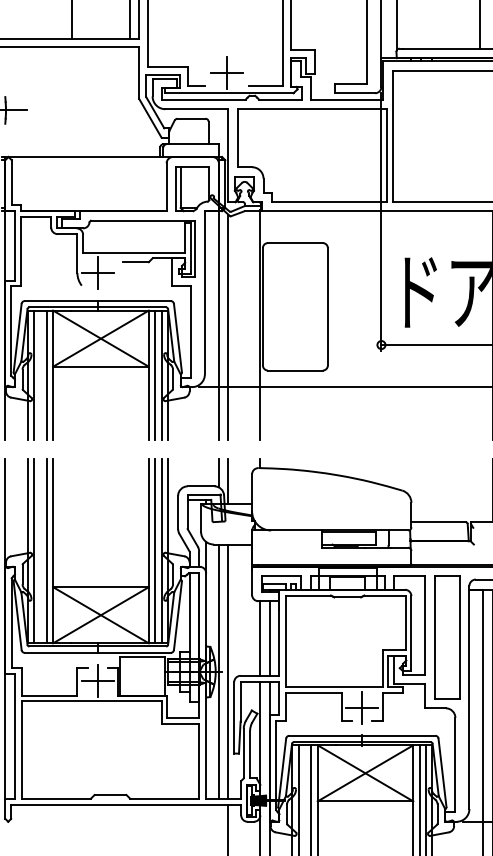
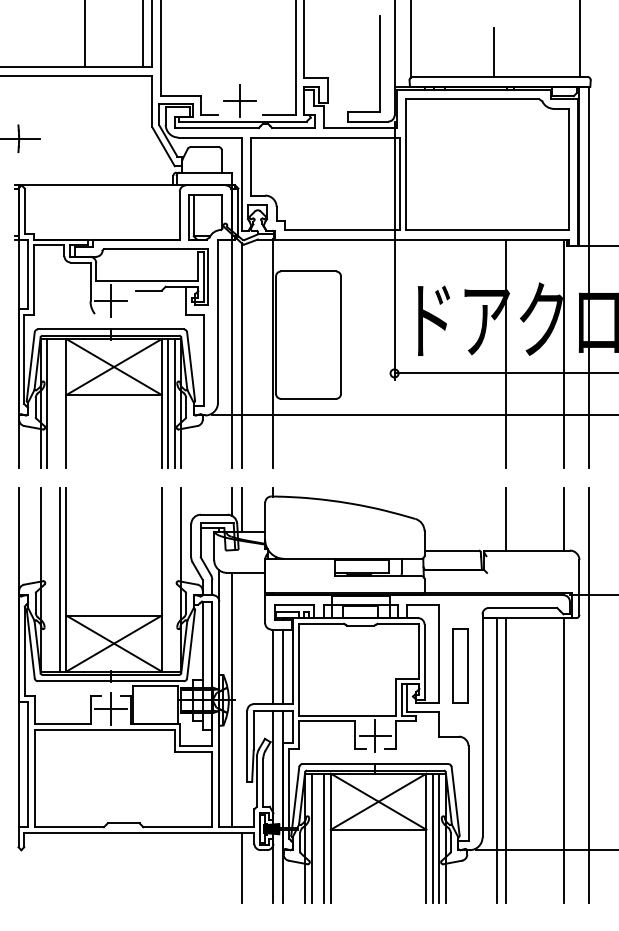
line: (46, 375) -> (59, 403), removed
line: (34, 551) -> (47, 579), removed
line: (155, 551) -> (168, 579), removed
line: (161, 551) -> (174, 579), removed
part: (447, 637) -> (460, 665), size x0.6
line: (228, 671) -> (241, 699), removed

